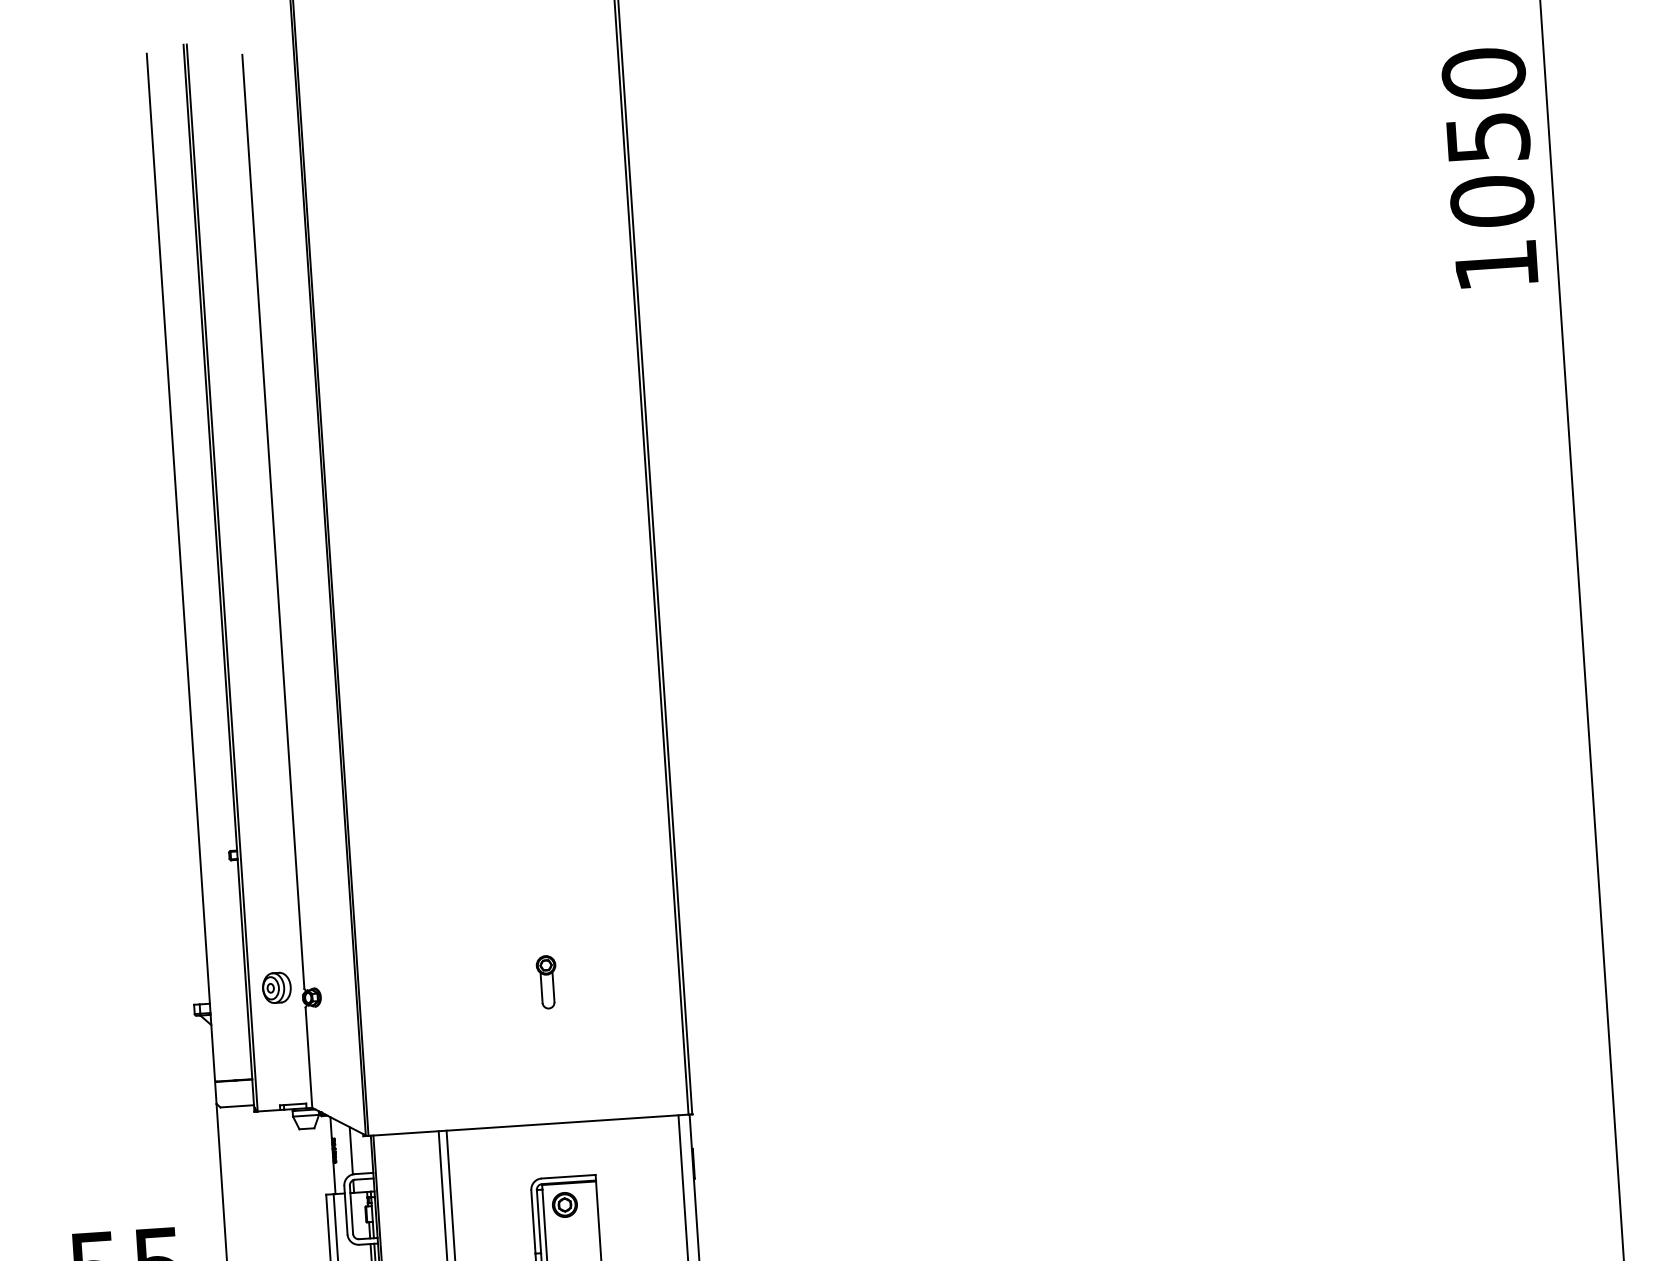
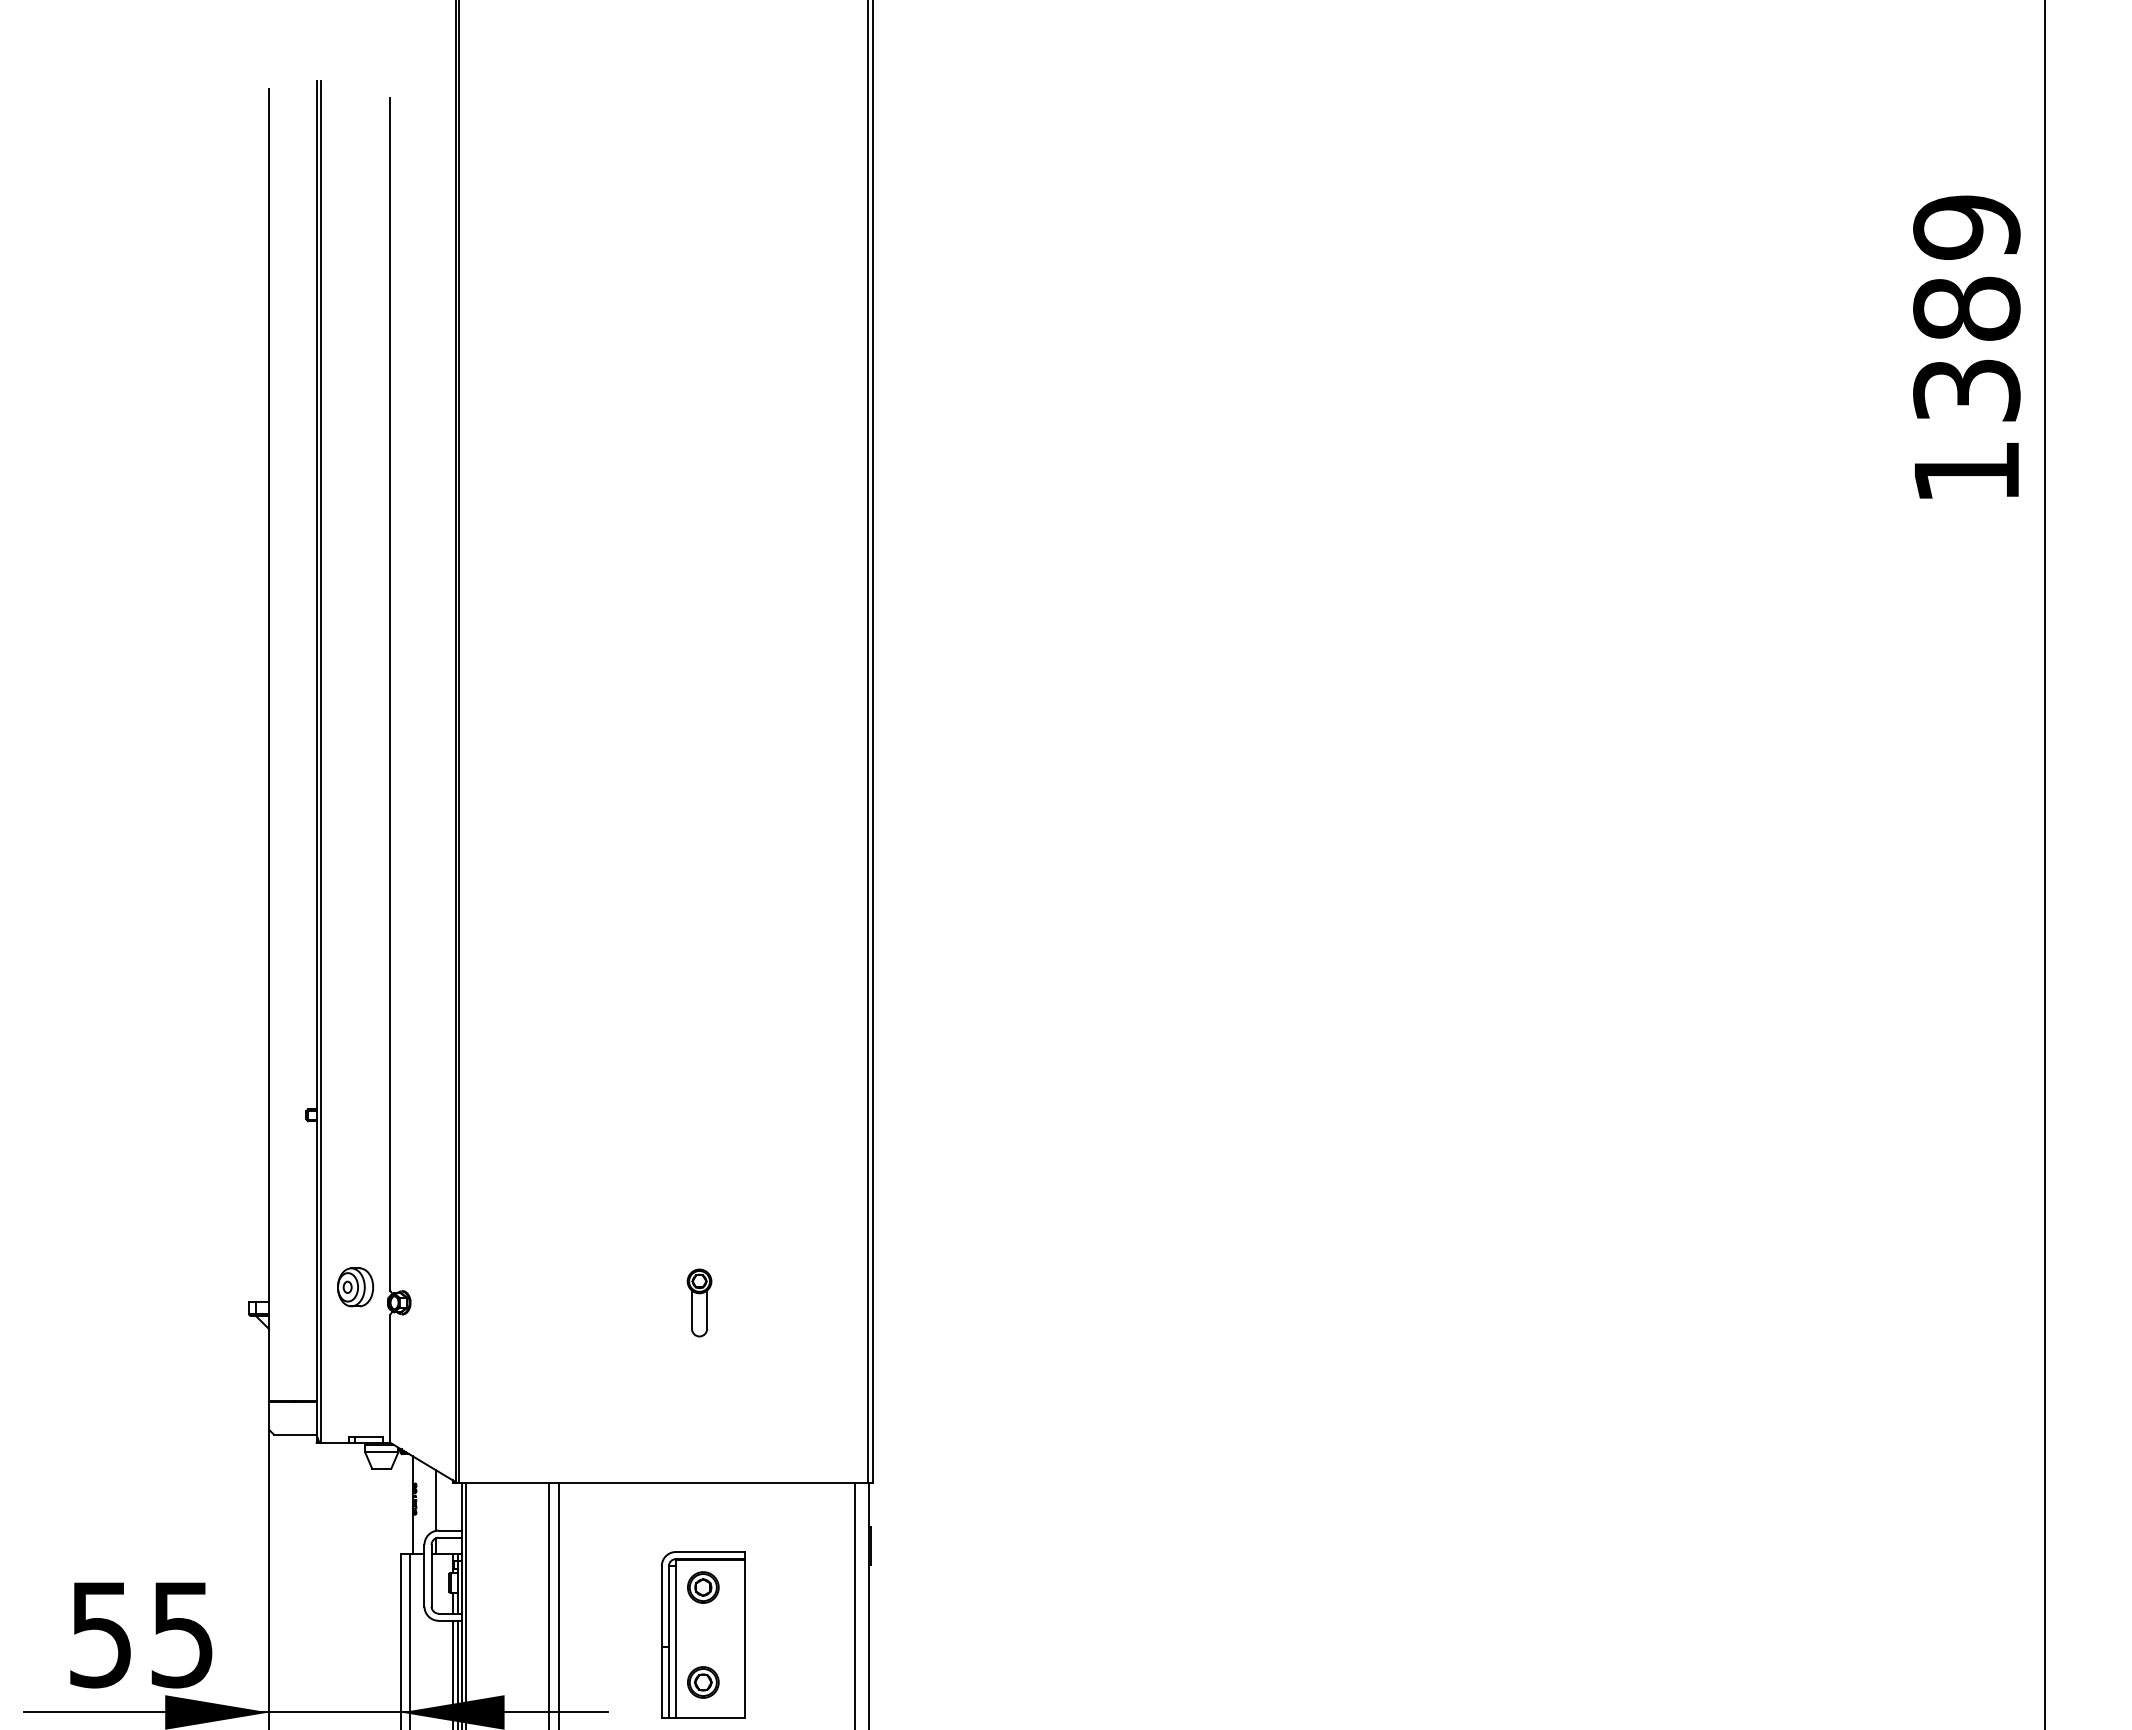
text: (1487, 137) -> (1966, 308), 1050 -> 1389

